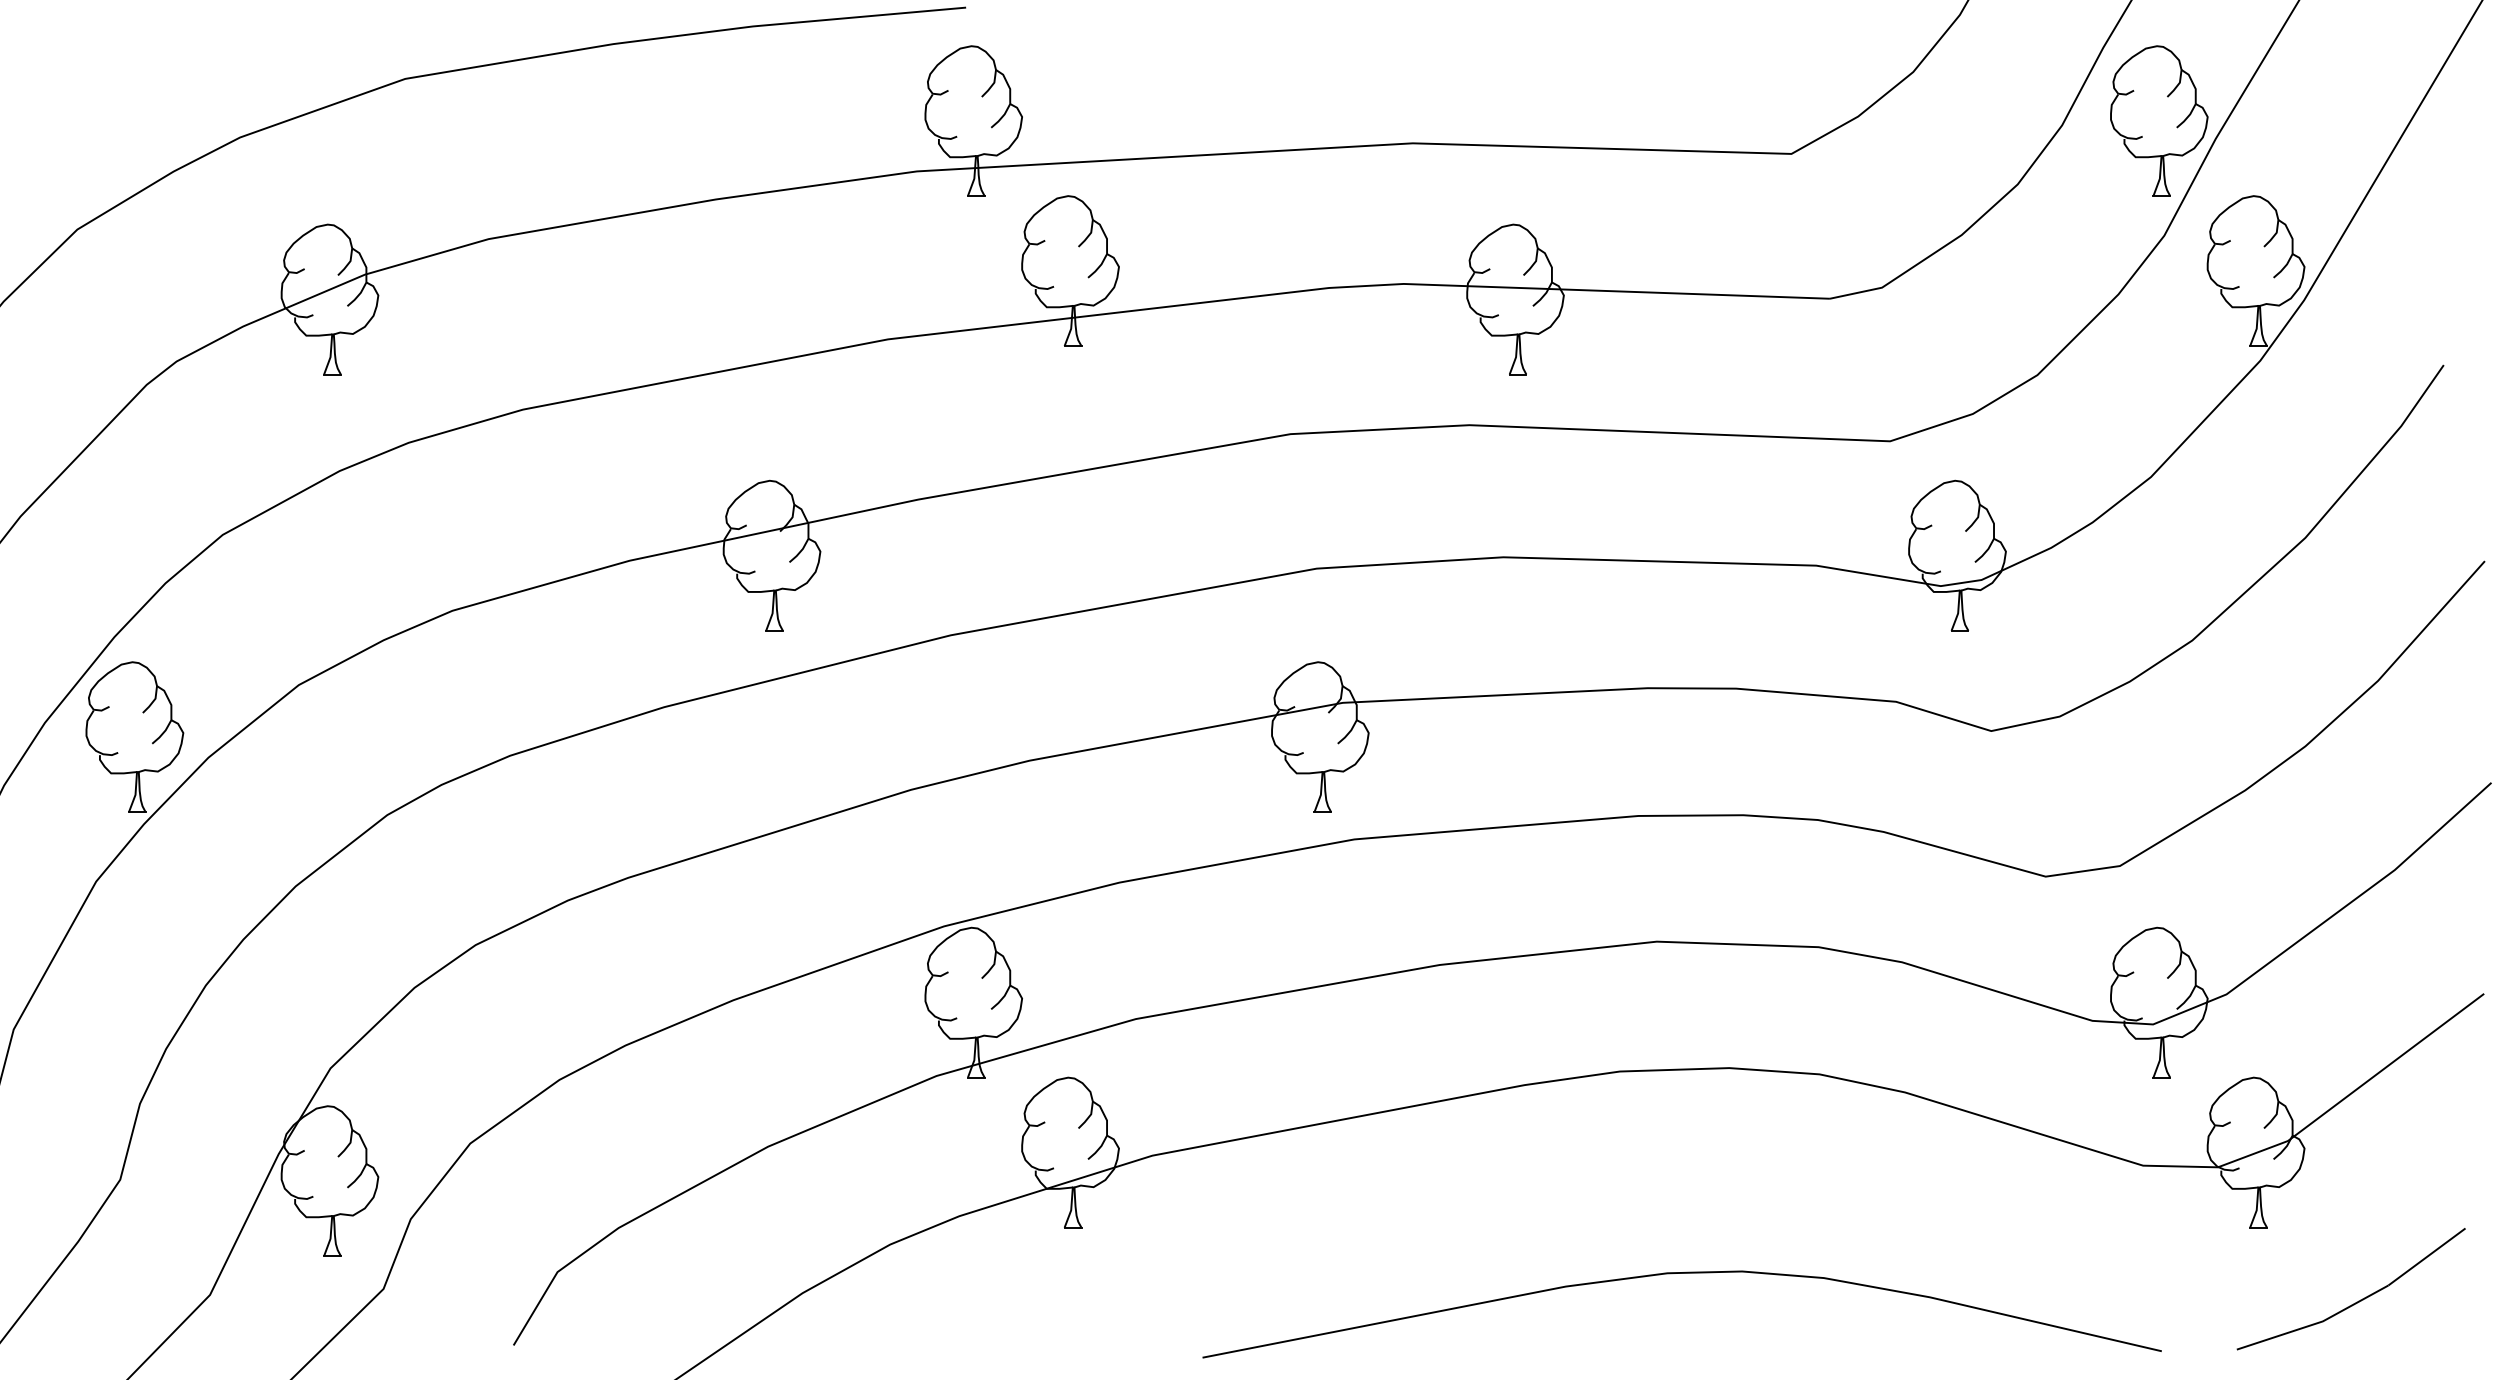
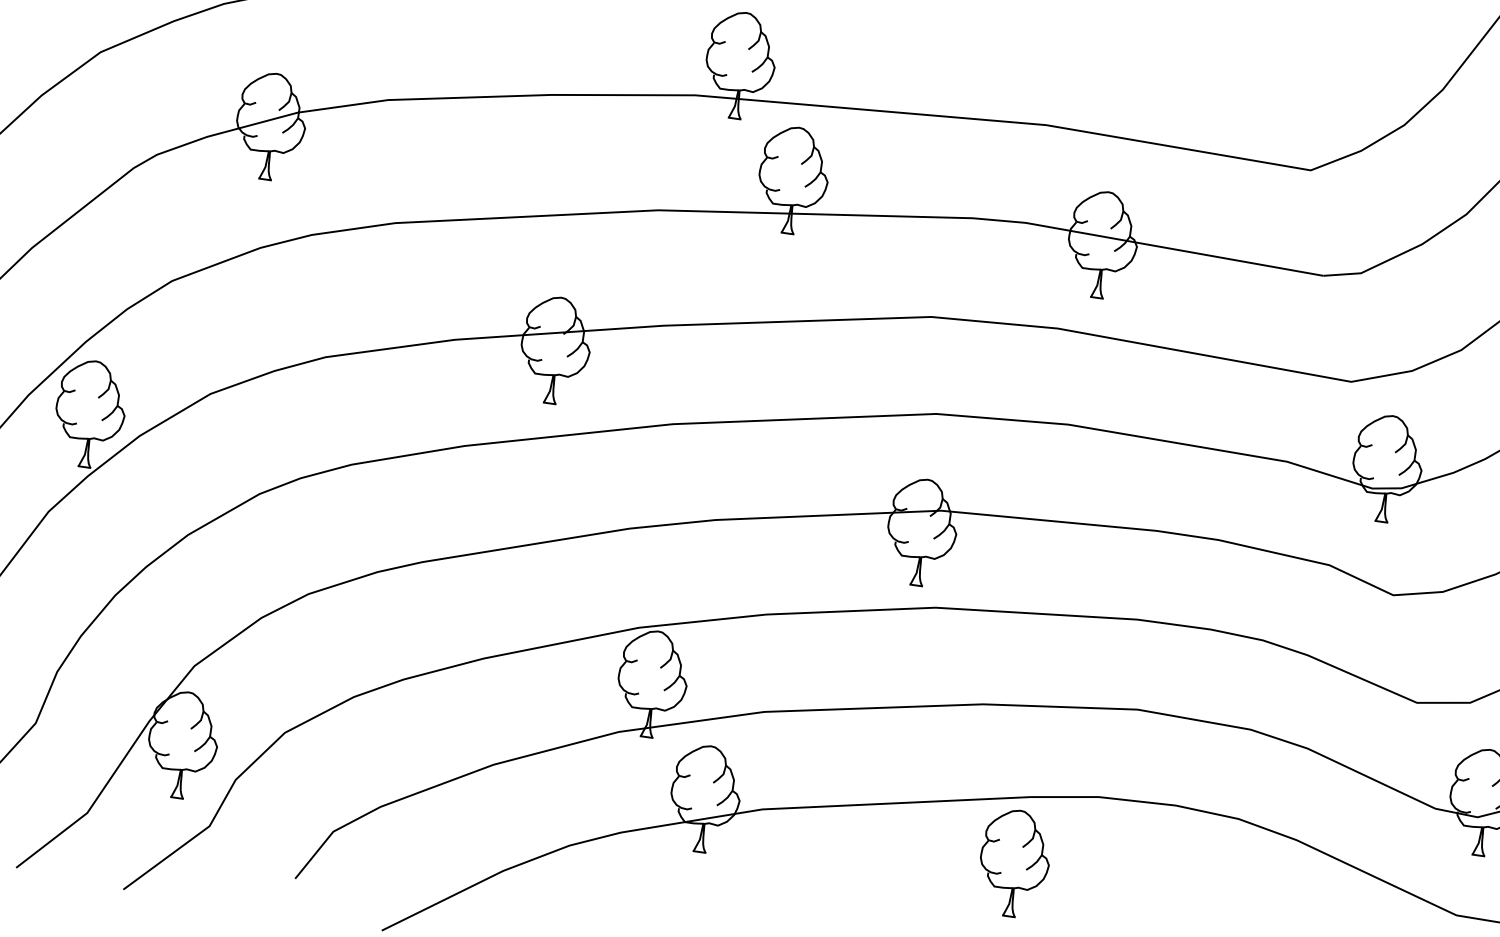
part: (1515, 1180) -> (1014, 863), added

